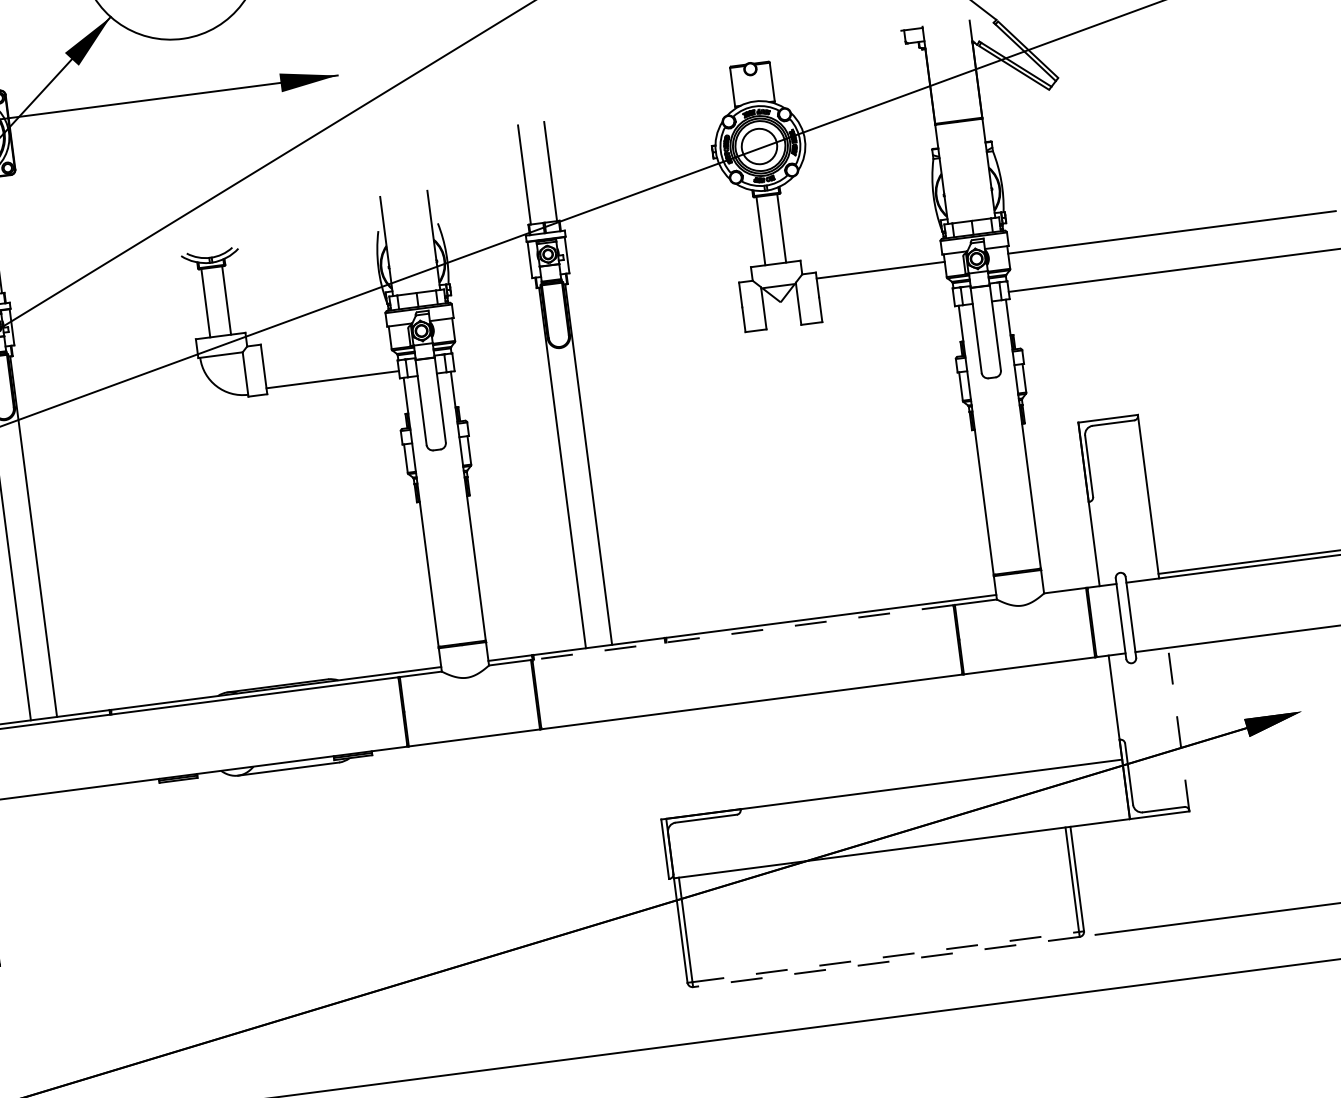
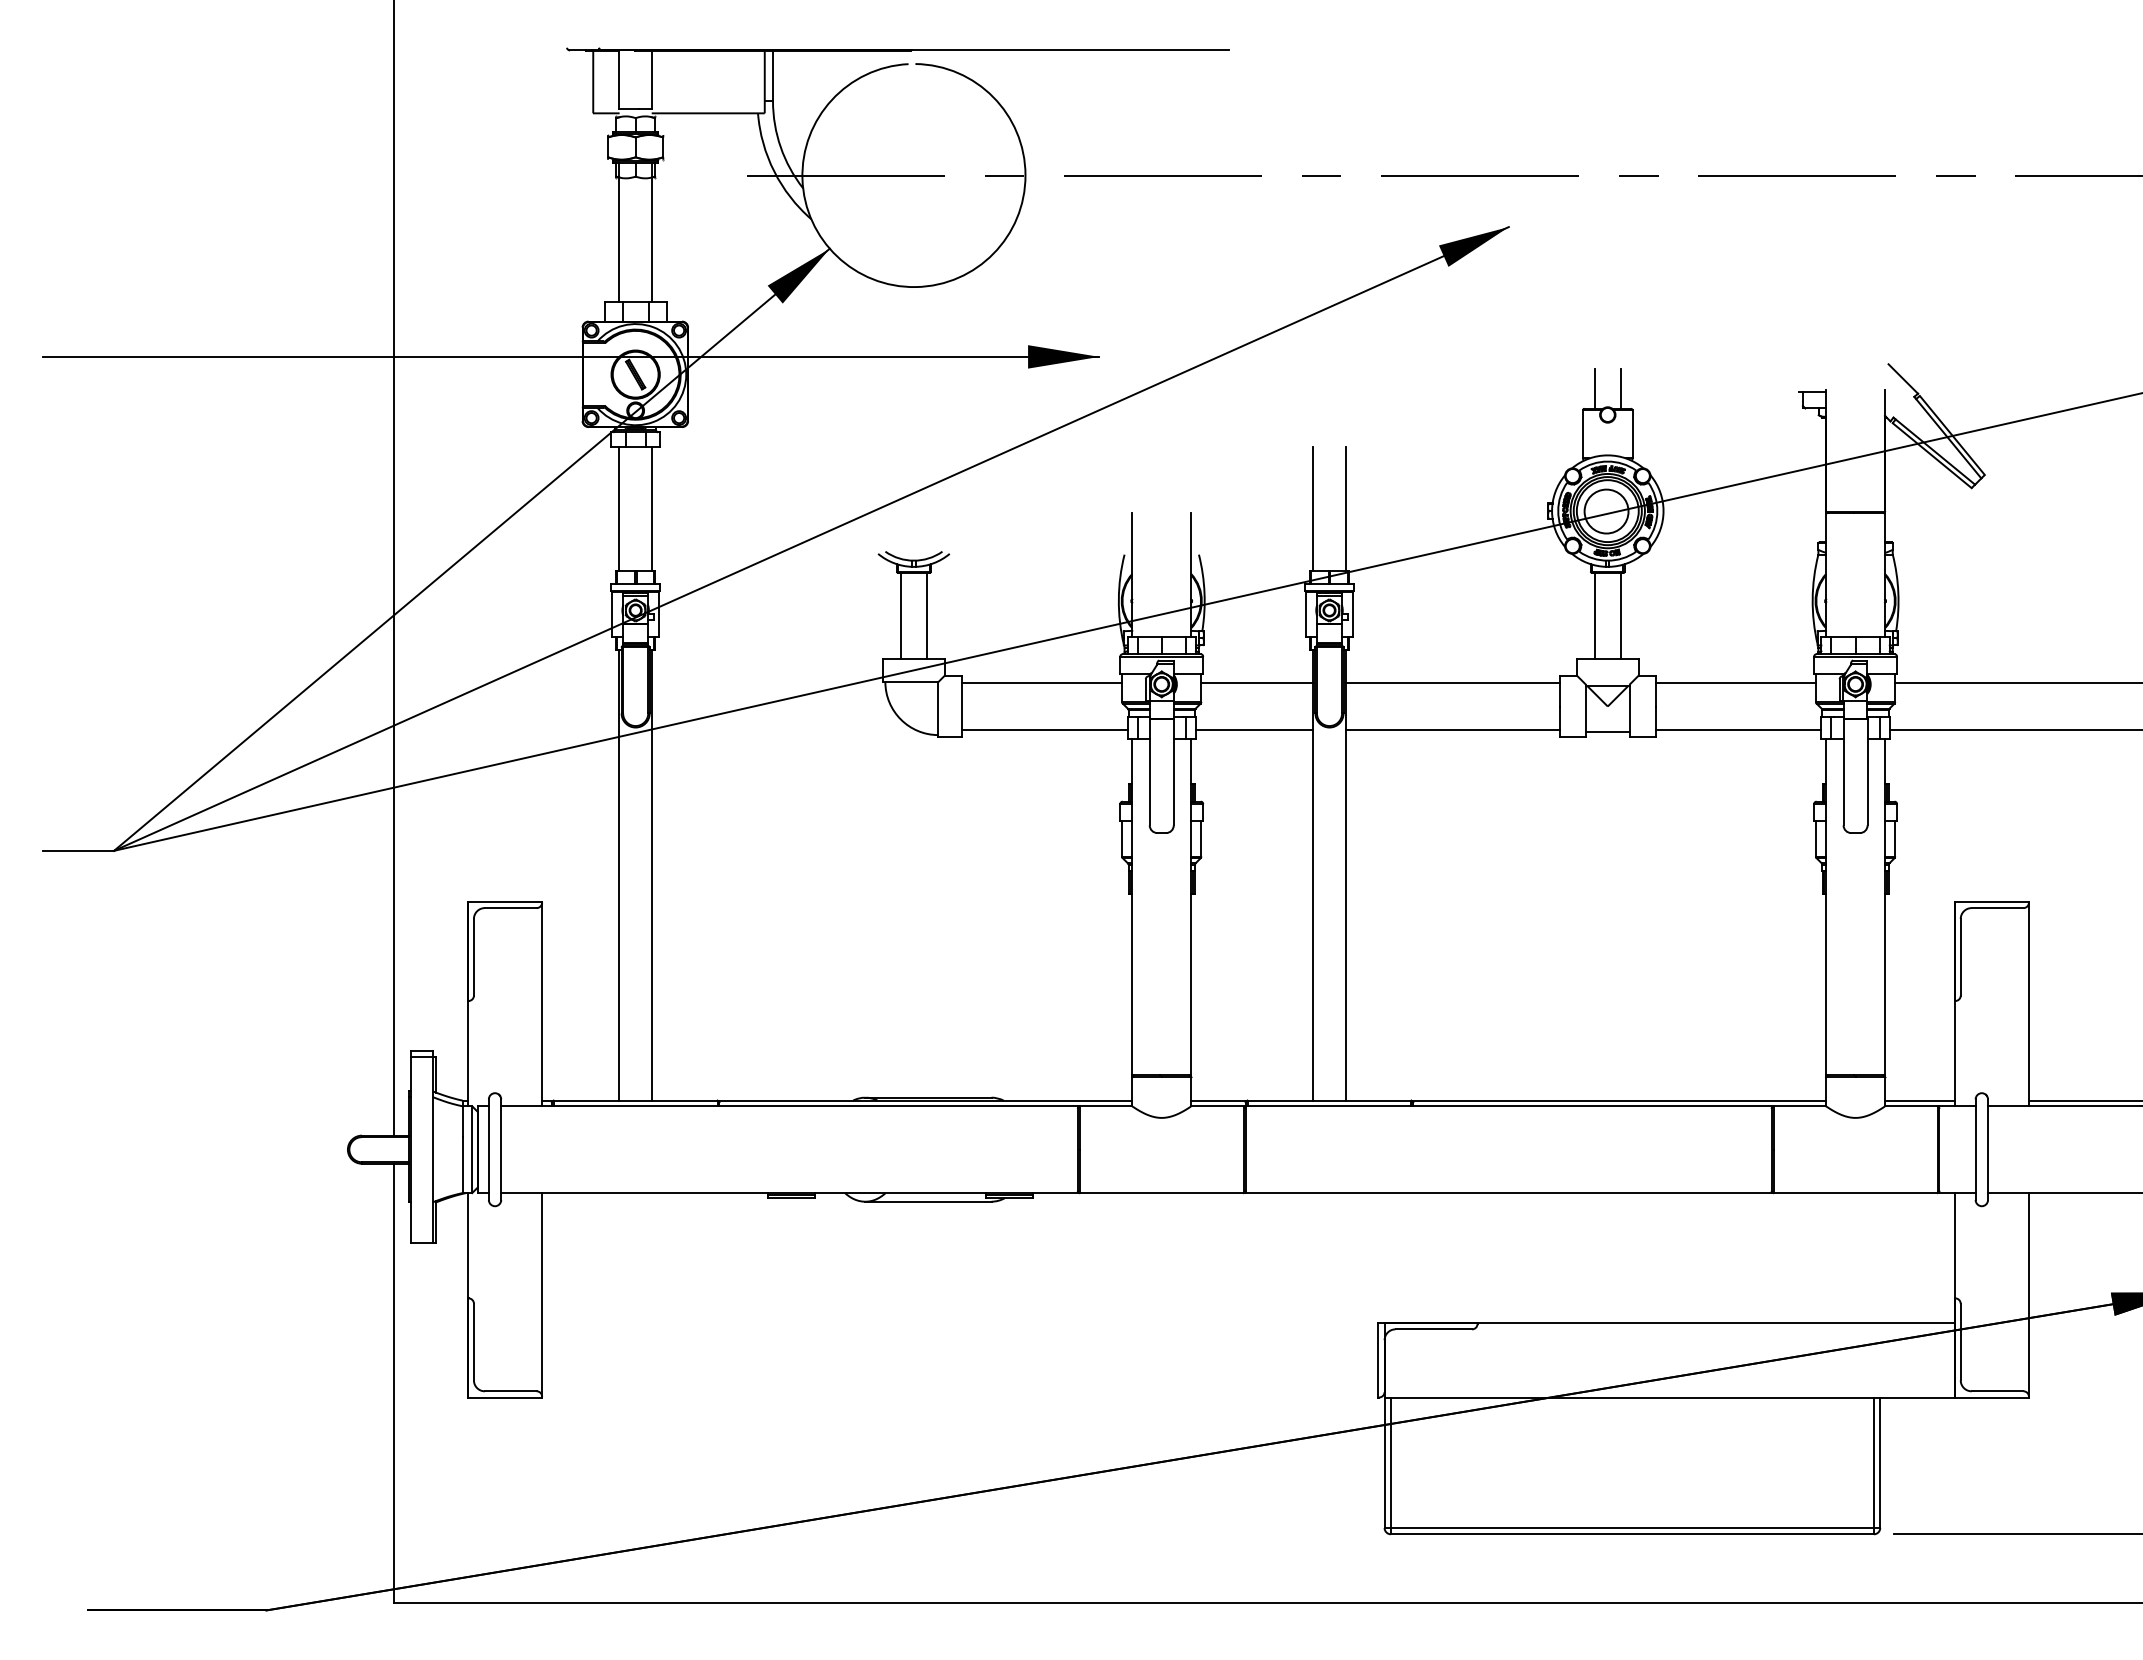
line: (757, 46) -> (1620, 388), added
line: (737, 49) -> (1594, 388), added
line: (653, 299) -> (1452, 682), added
line: (887, 307) -> (1738, 730), added
line: (498, 319) -> (1257, 682), added
line: (783, 322) -> (1607, 731), added
line: (658, 337) -> (1452, 730), added
line: (325, 341) -> (1041, 682), added
line: (500, 358) -> (1254, 730), added
line: (1071, 585) -> (1919, 1100), added
line: (742, 632) -> (1508, 1106), dashed -> solid
line: (1178, 729) -> (2028, 1294), dashed -> solid
line: (885, 957) -> (1632, 1528), dashed -> solid
line: (886, 962) -> (1632, 1534), dashed -> solid

